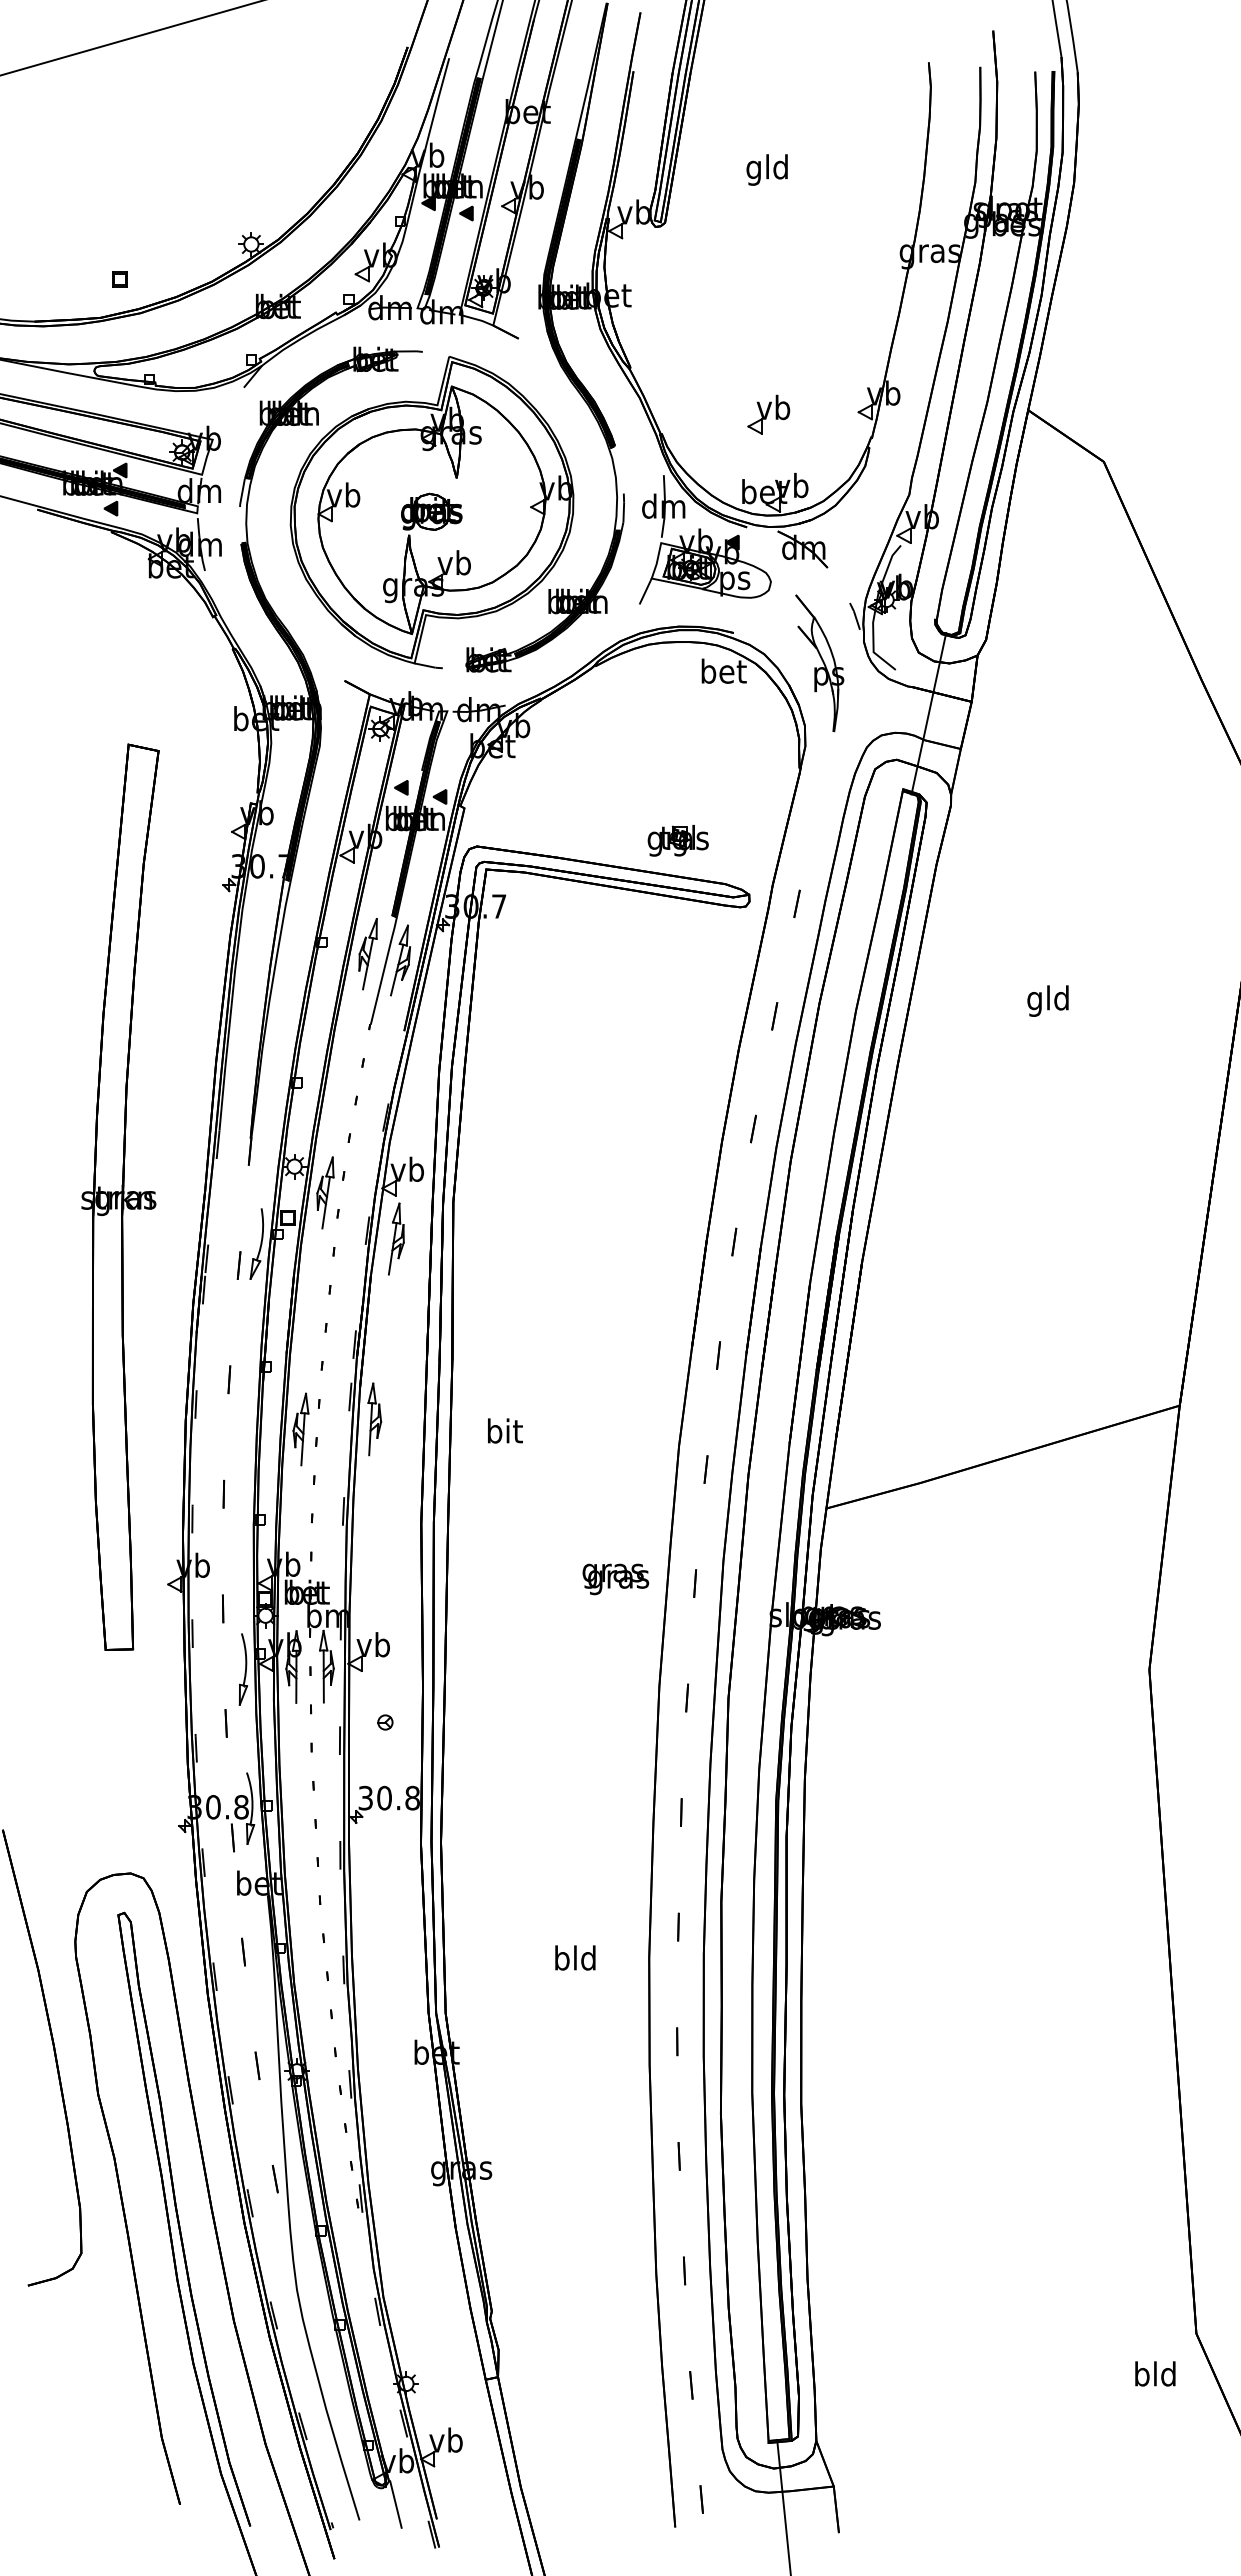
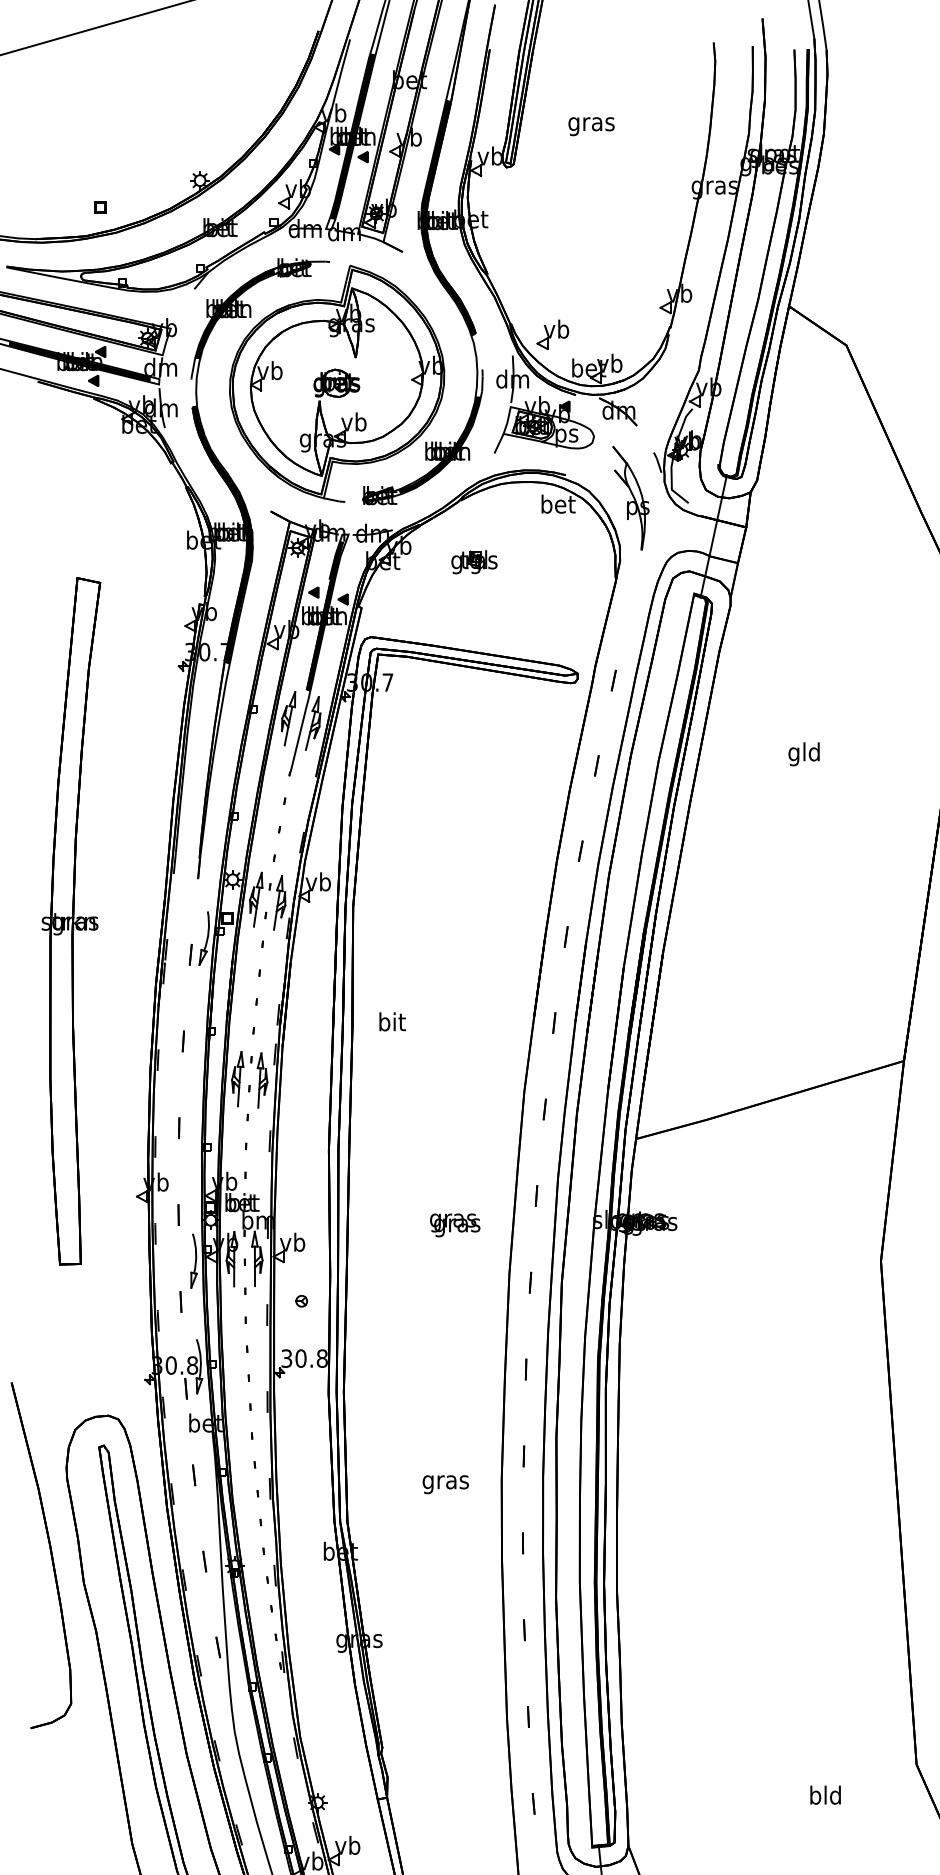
text: (767, 169) -> (591, 123), gld -> gras
part: (768, 414) -> (552, 334), moved
part: (677, 840) -> (473, 562), moved
part: (120, 1196) -> (71, 920), moved
part: (396, 1238) -> (279, 902), moved
part: (374, 1419) -> (262, 1080), moved
text: (505, 1430) -> (392, 1021), moved
text: (615, 1579) -> (454, 1225), moved
text: (575, 1960) -> (445, 1481), bld -> gras
text: (1155, 2373) -> (825, 1794), moved

